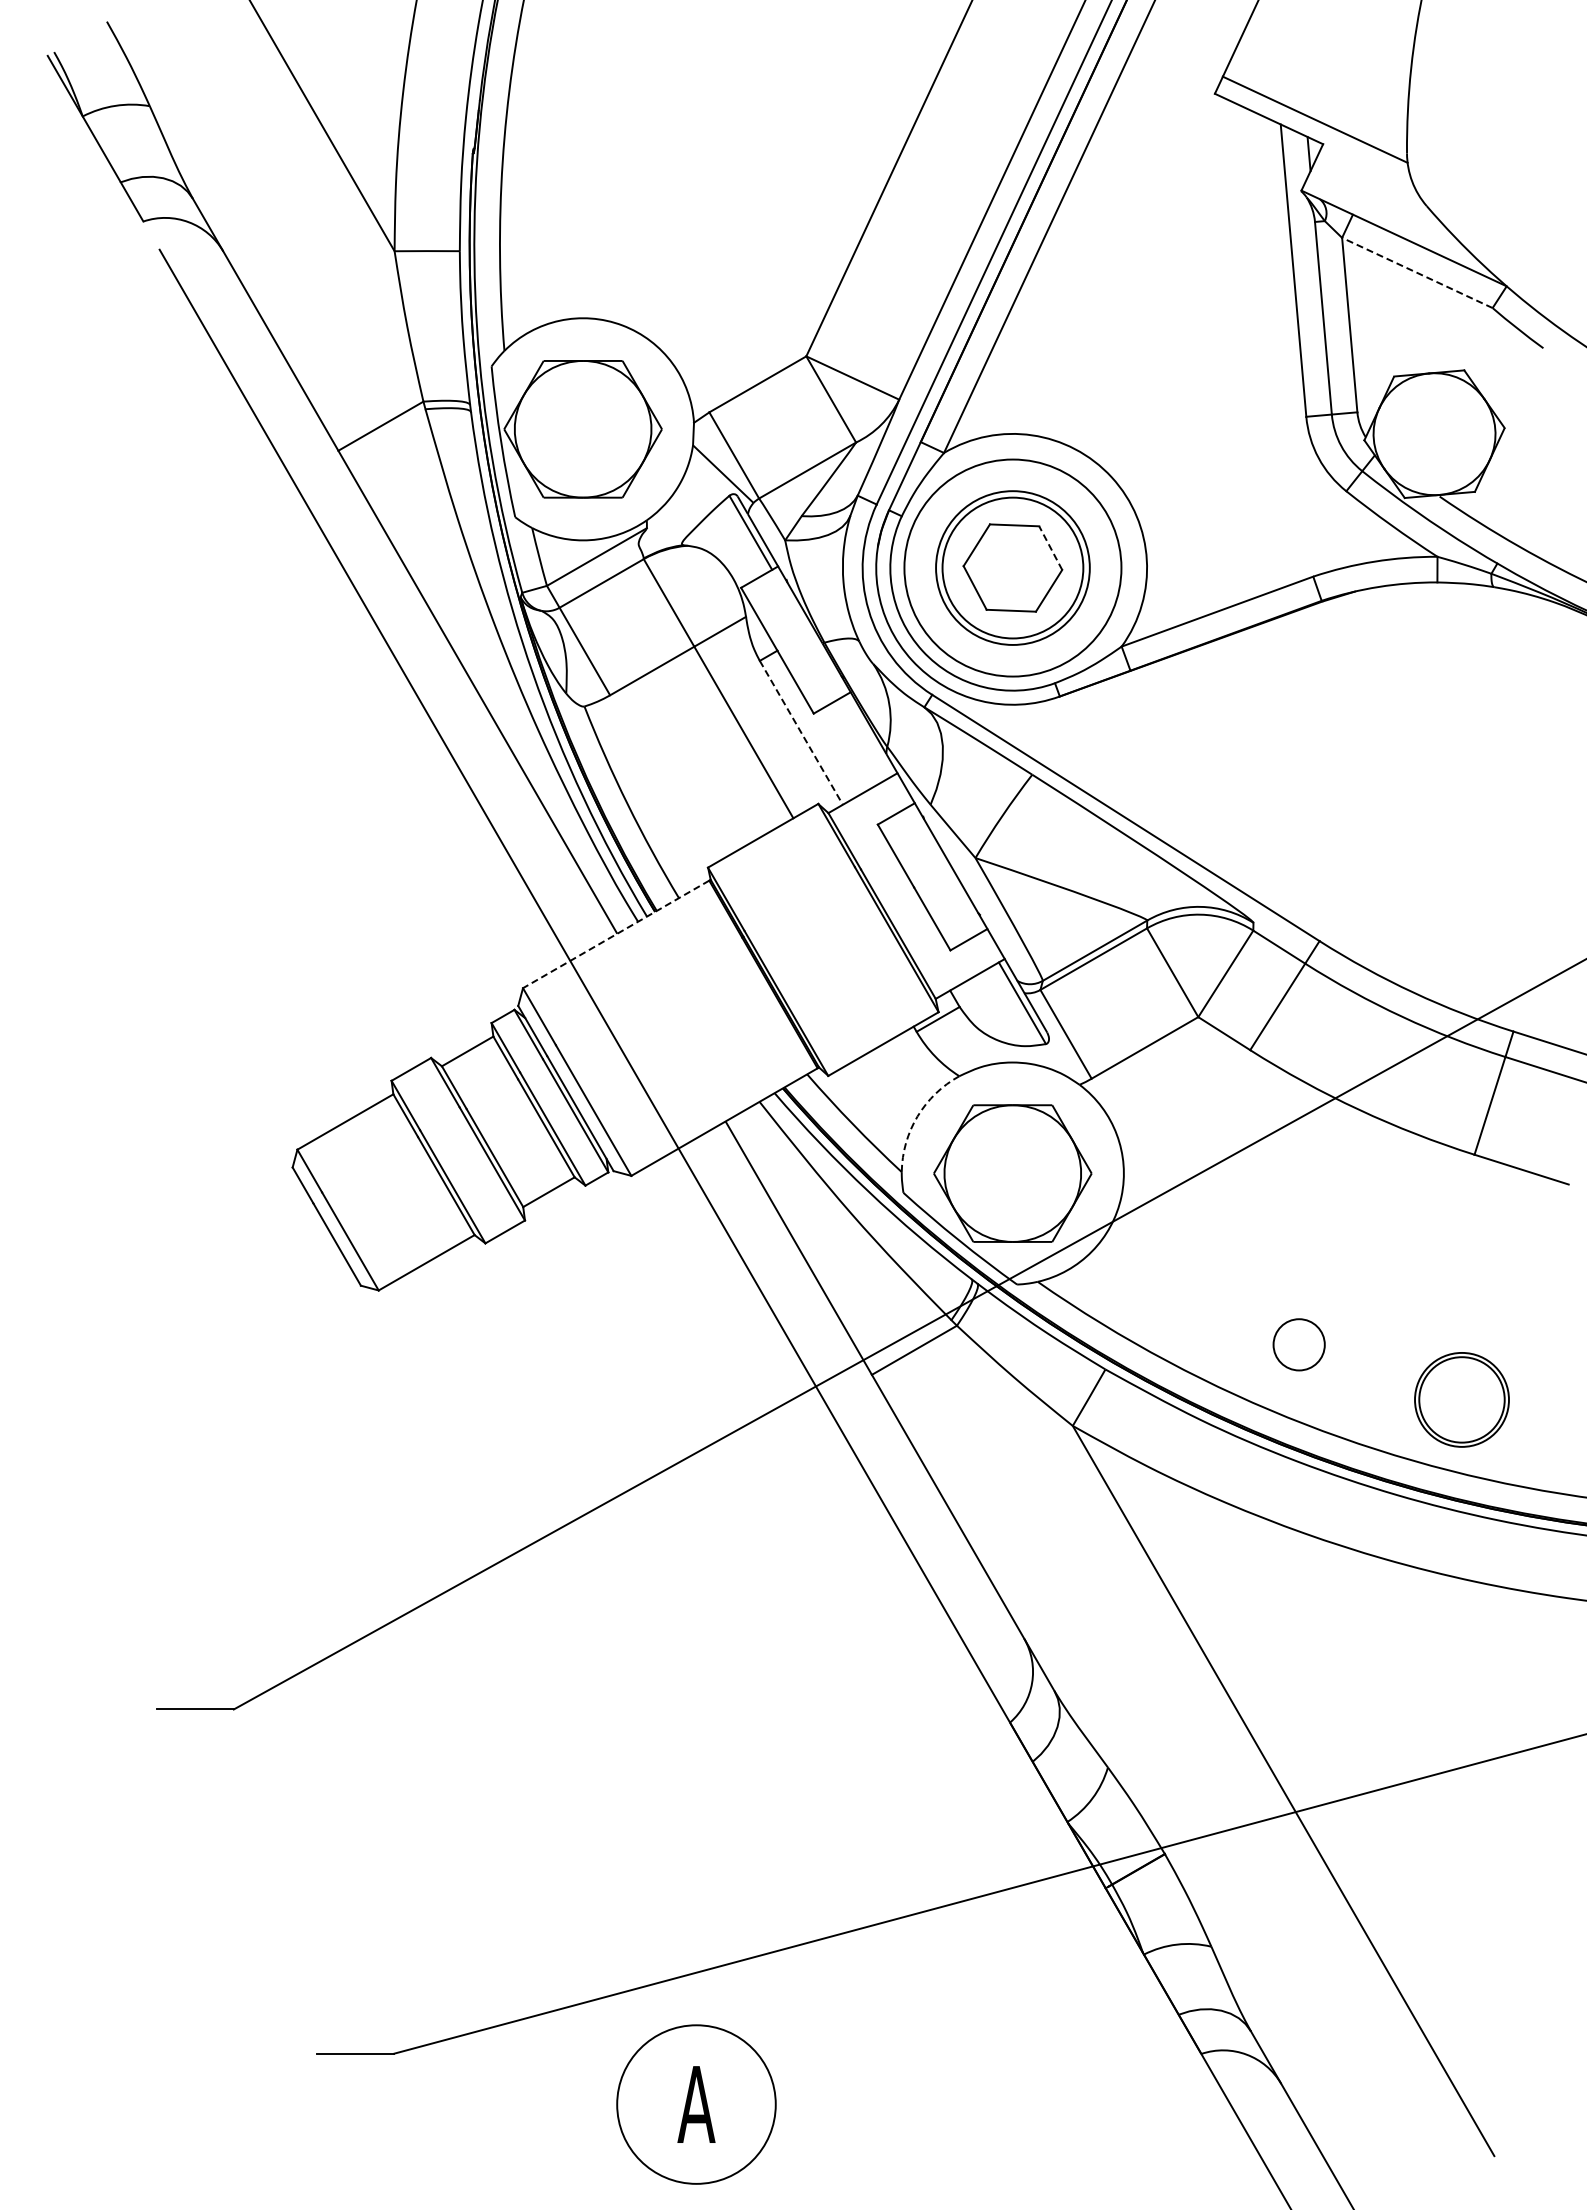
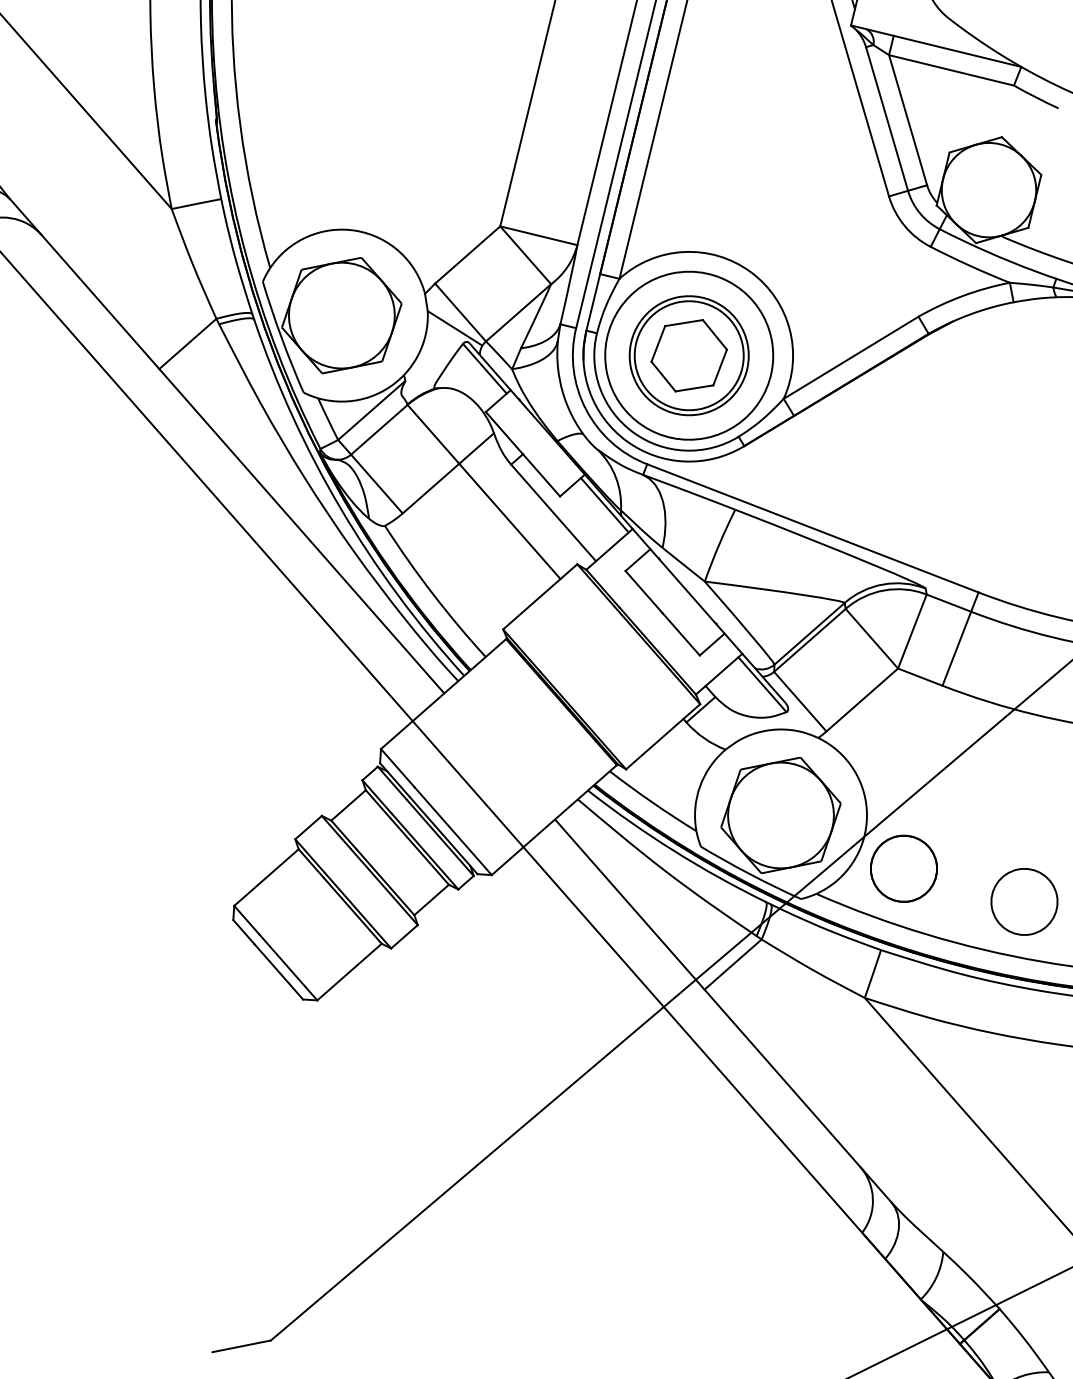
line: (1416, 272) -> (950, 70), dashed -> solid
line: (1050, 548) -> (714, 335), dashed -> solid
line: (801, 733) -> (553, 513), dashed -> solid
line: (867, 735) -> (604, 504), added
line: (616, 934) -> (443, 694), dashed -> solid
arc: (917, 1116) -> (699, 786), dashed -> solid
circle: (1154, 1271) -> (903, 868), added
circle: (1298, 1344) -> (1023, 901), size x1.67

